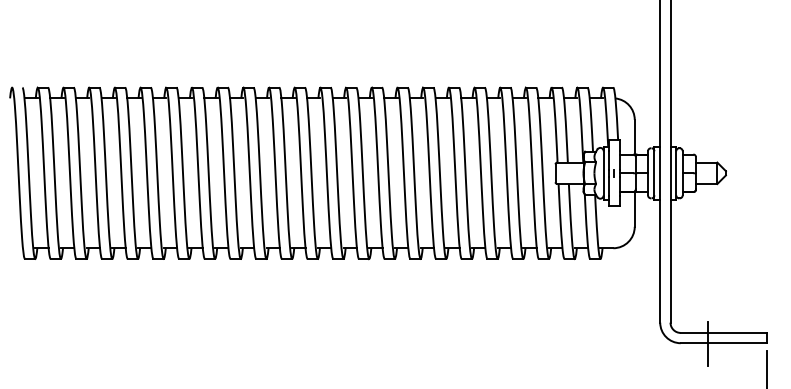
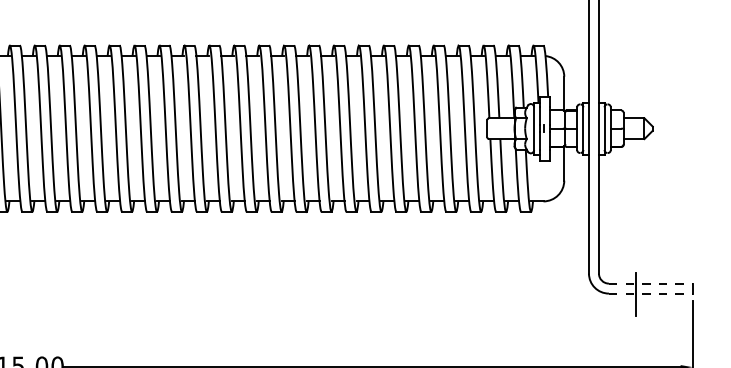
line: (724, 332) -> (651, 283), solid -> dashed
line: (724, 343) -> (651, 293), solid -> dashed

